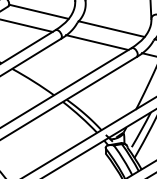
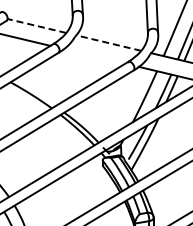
line: (38, 11) -> (36, 25), solid -> dashed
line: (111, 28) -> (108, 42), solid -> dashed
line: (97, 42) -> (94, 56), removed

